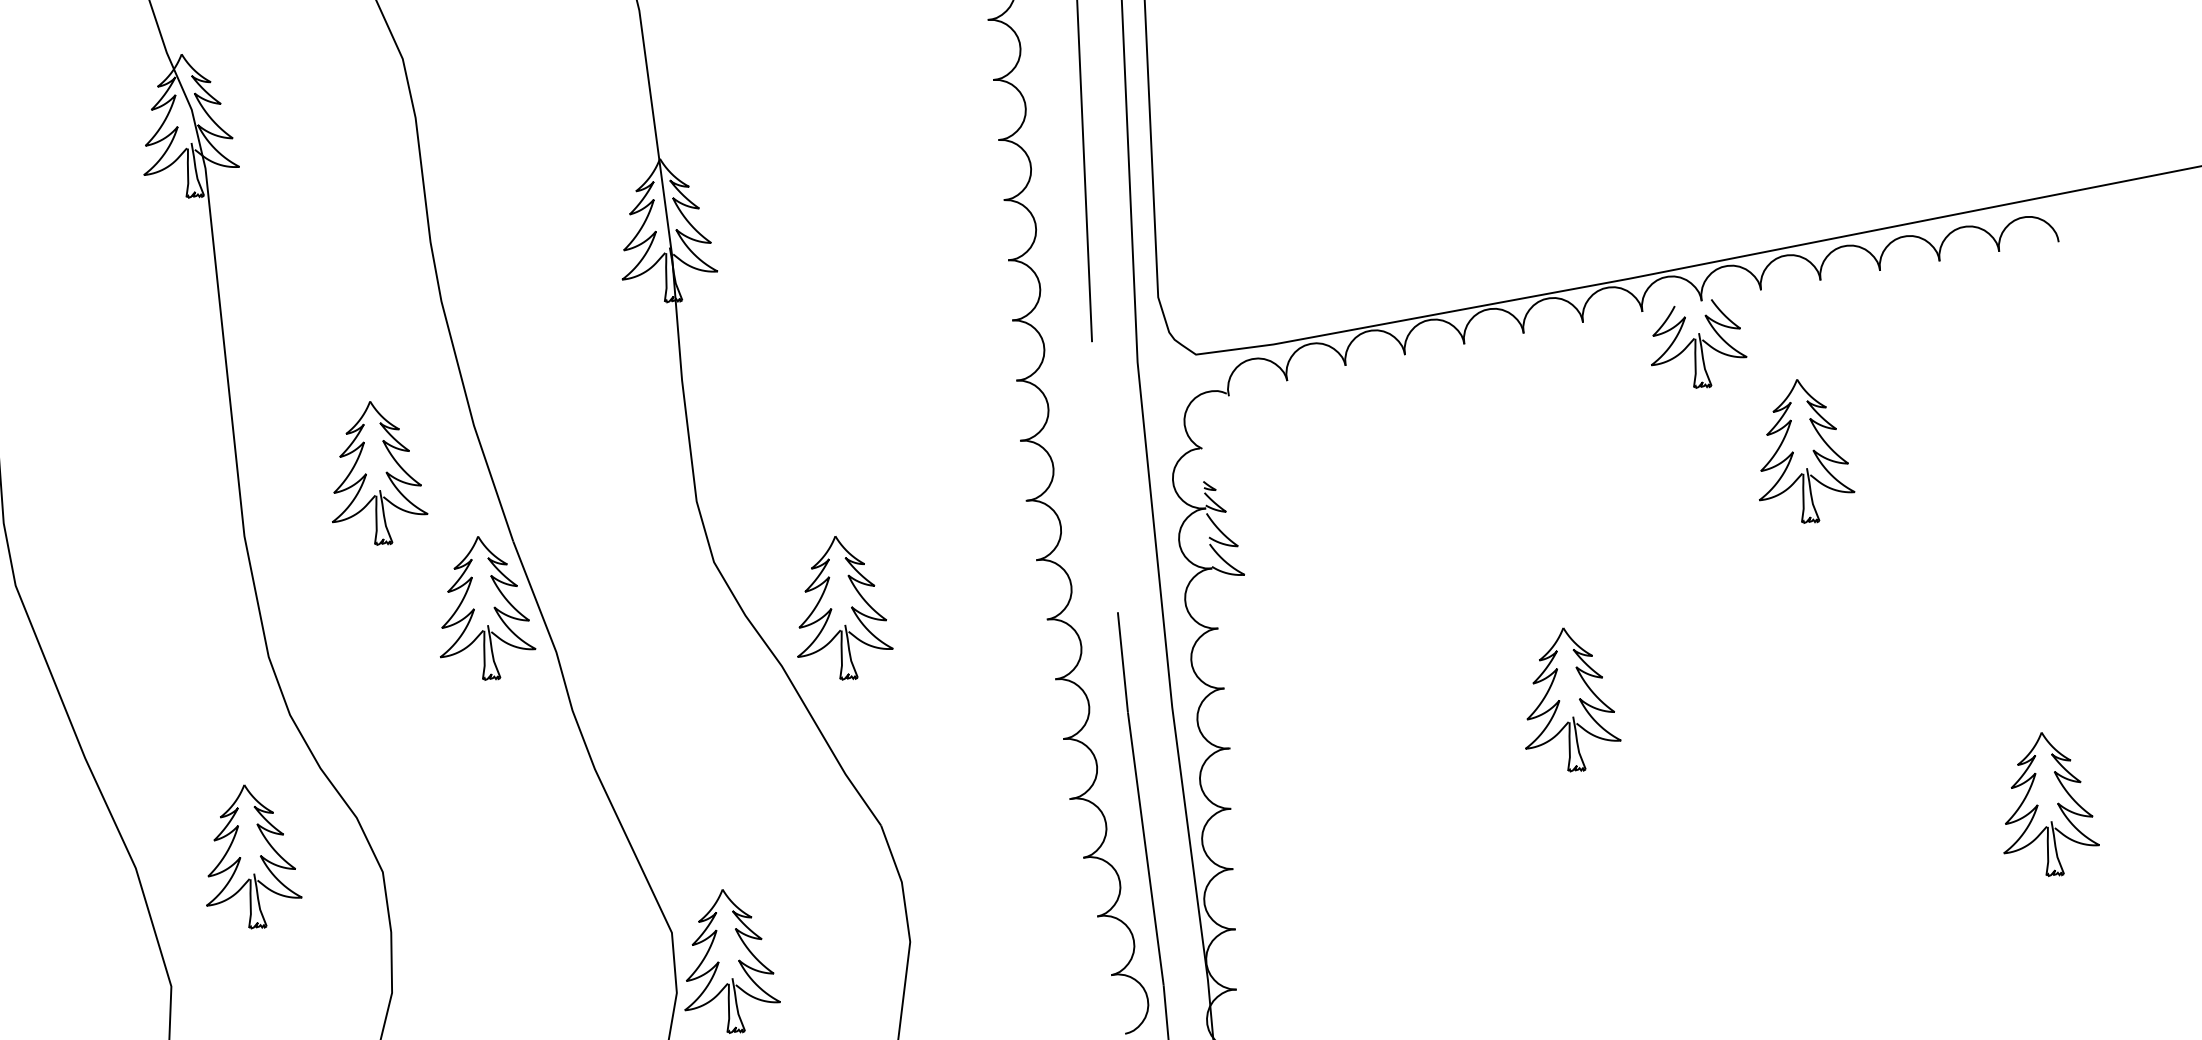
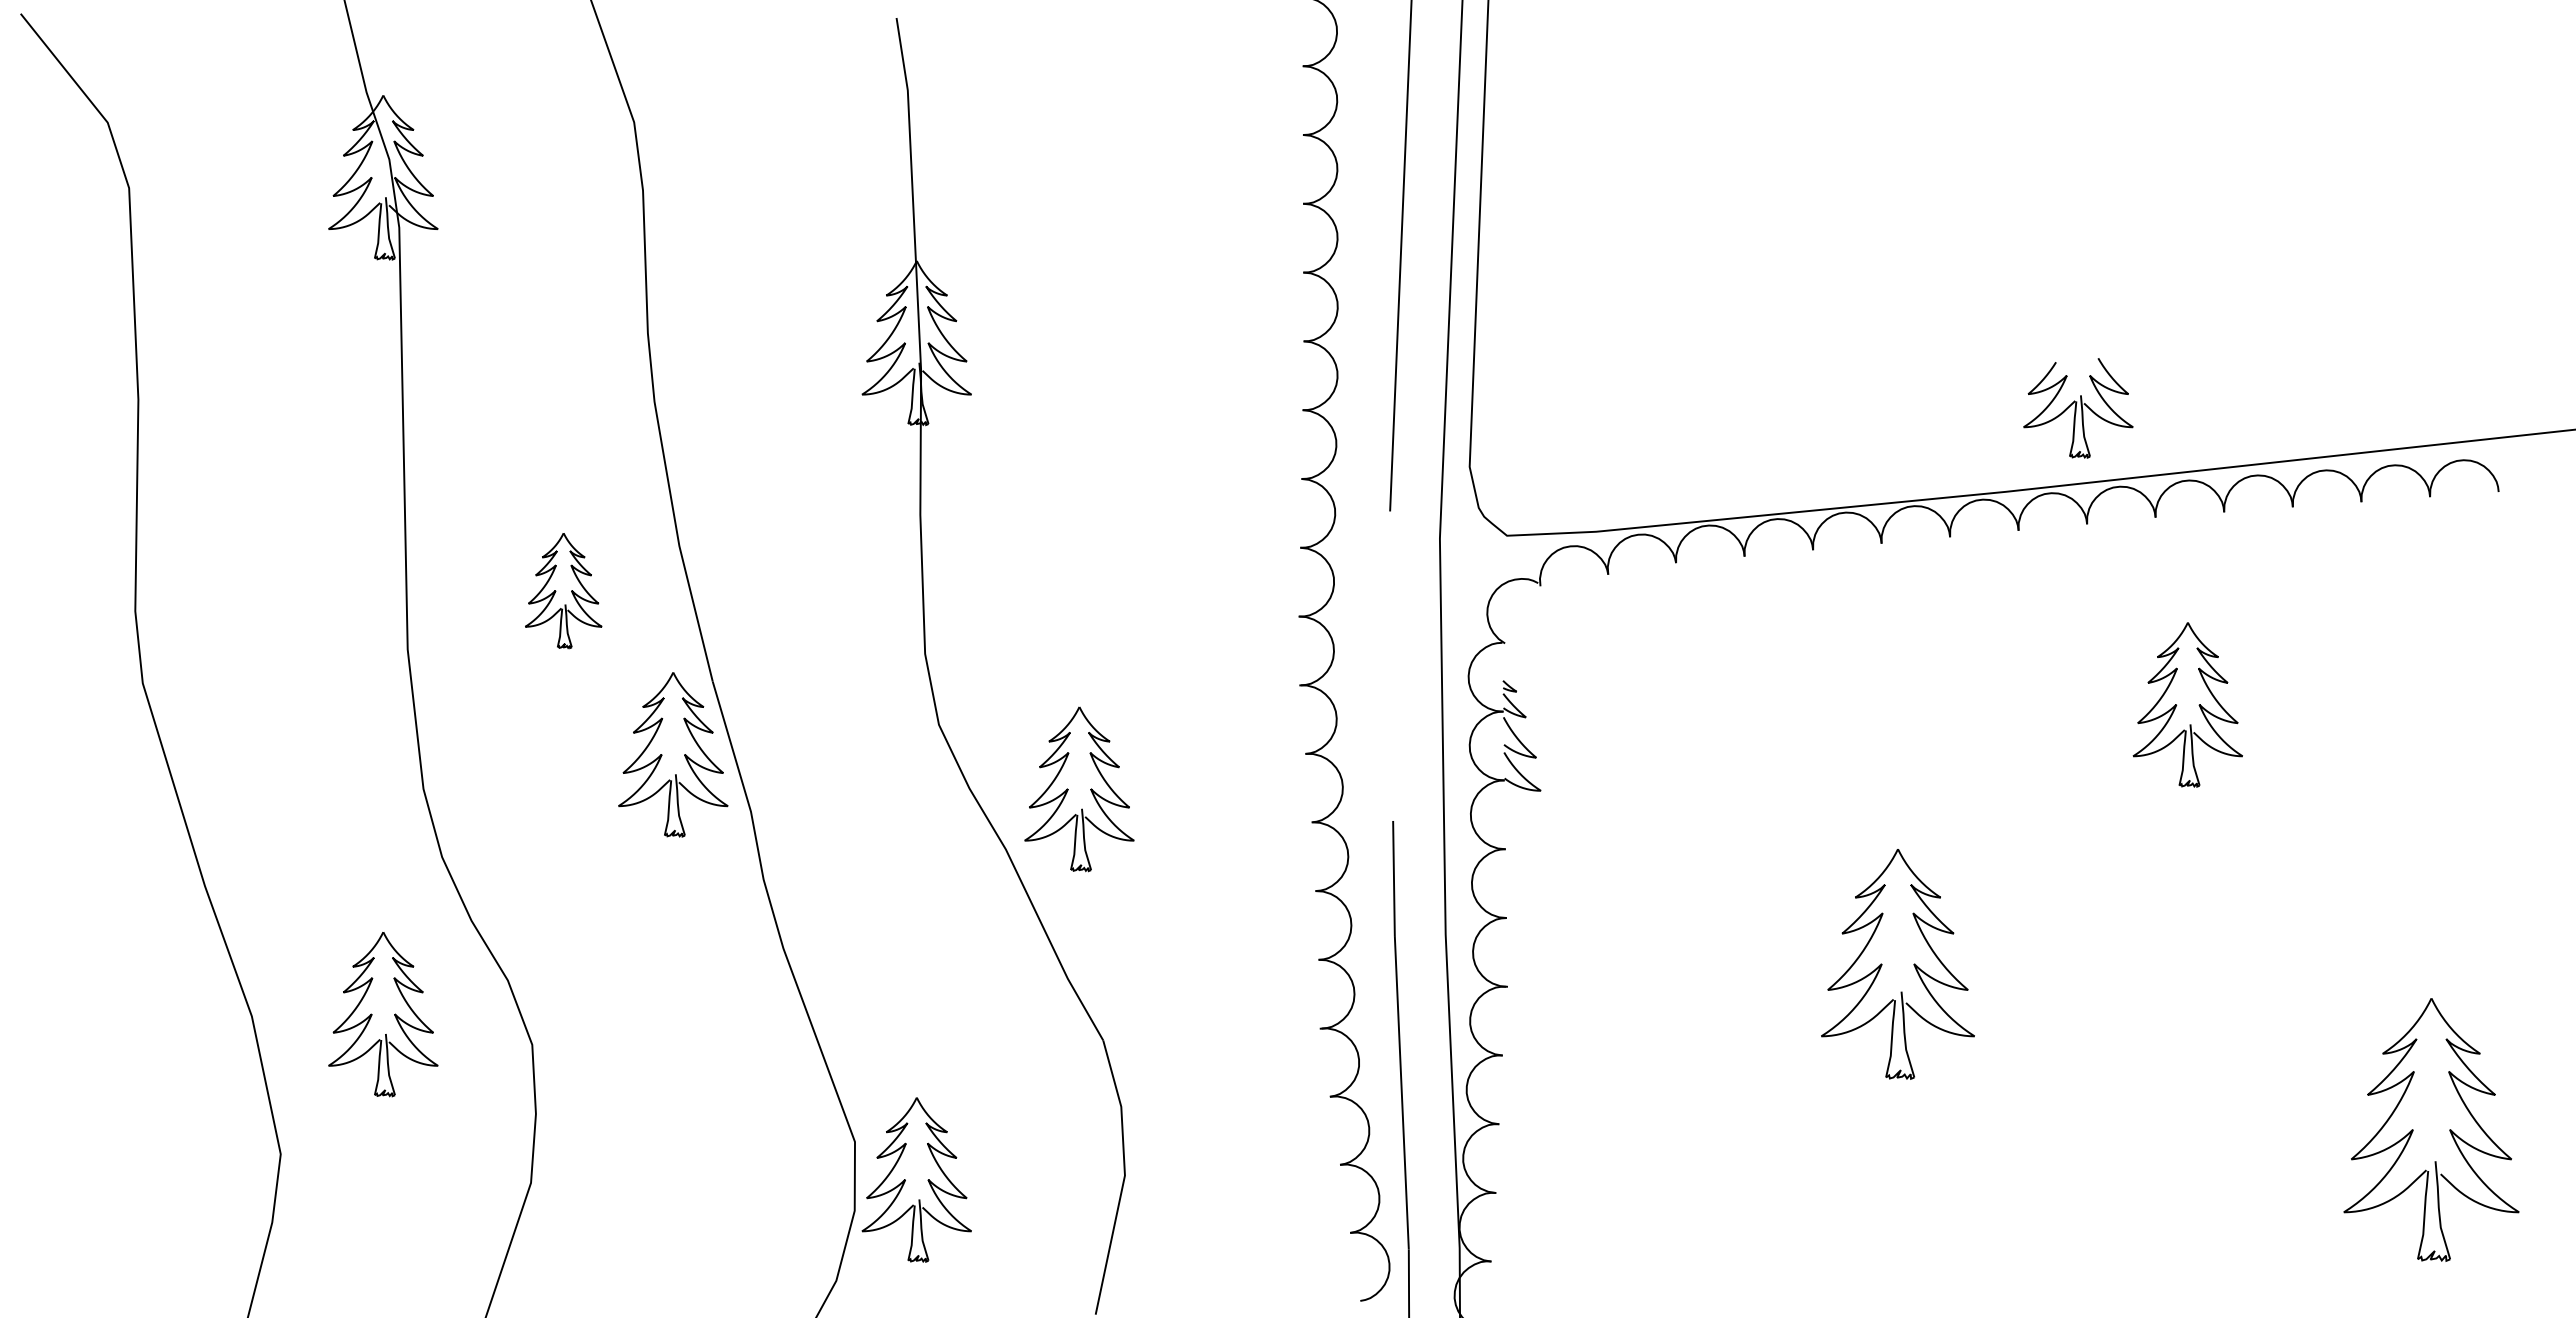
part: (1697, 344) -> (2078, 408), moved
part: (376, 473) -> (563, 590), size x0.7
part: (1569, 699) -> (1897, 964), size x1.4
part: (2047, 803) -> (2431, 1129), size x1.6

